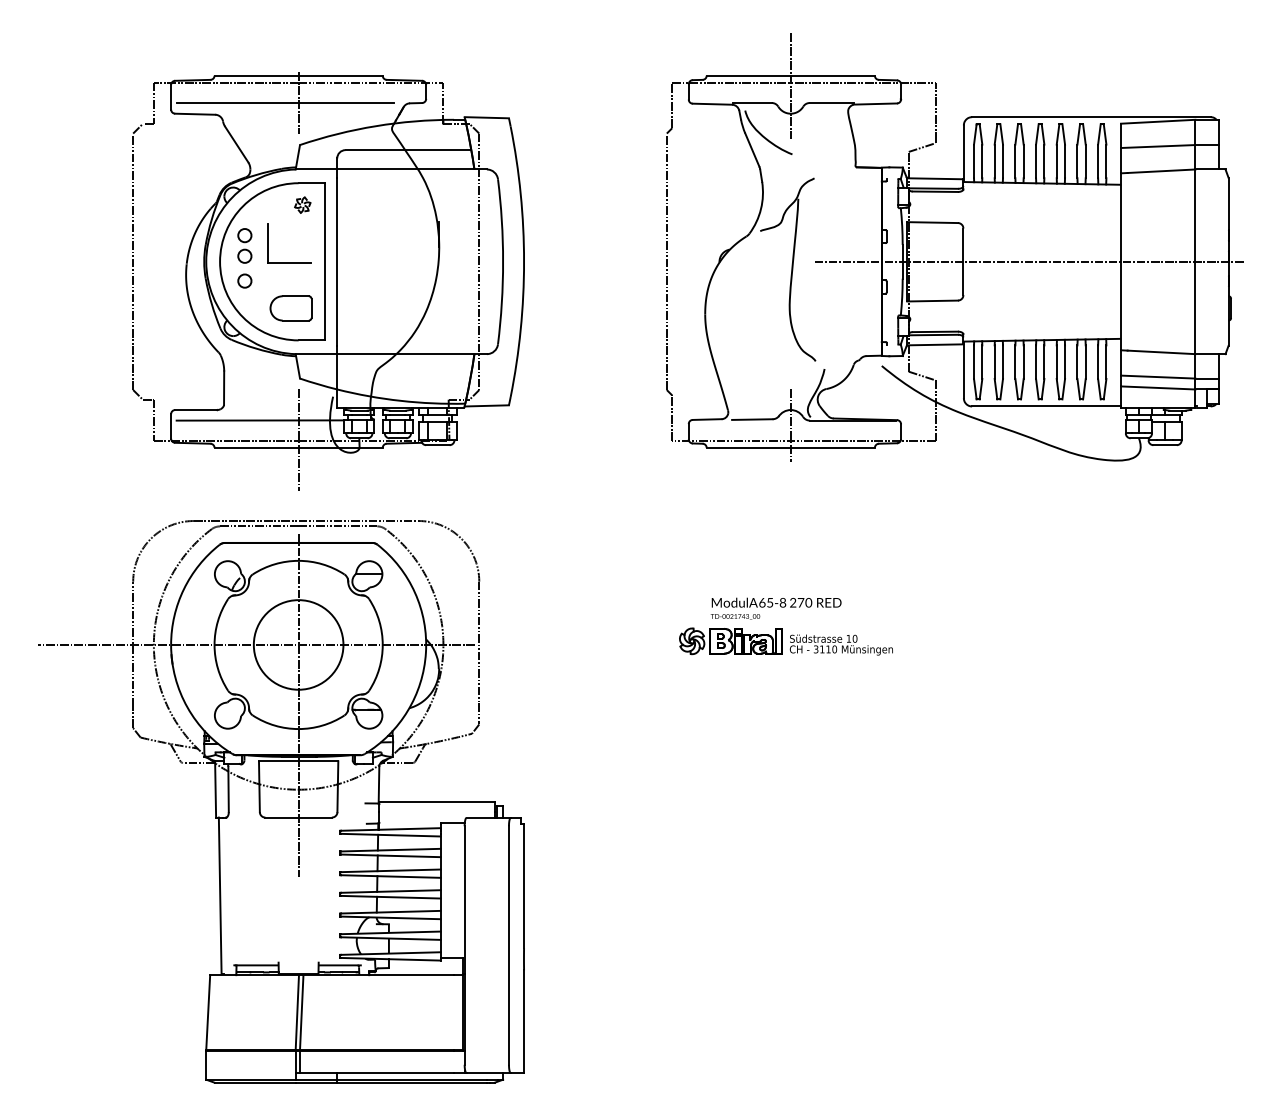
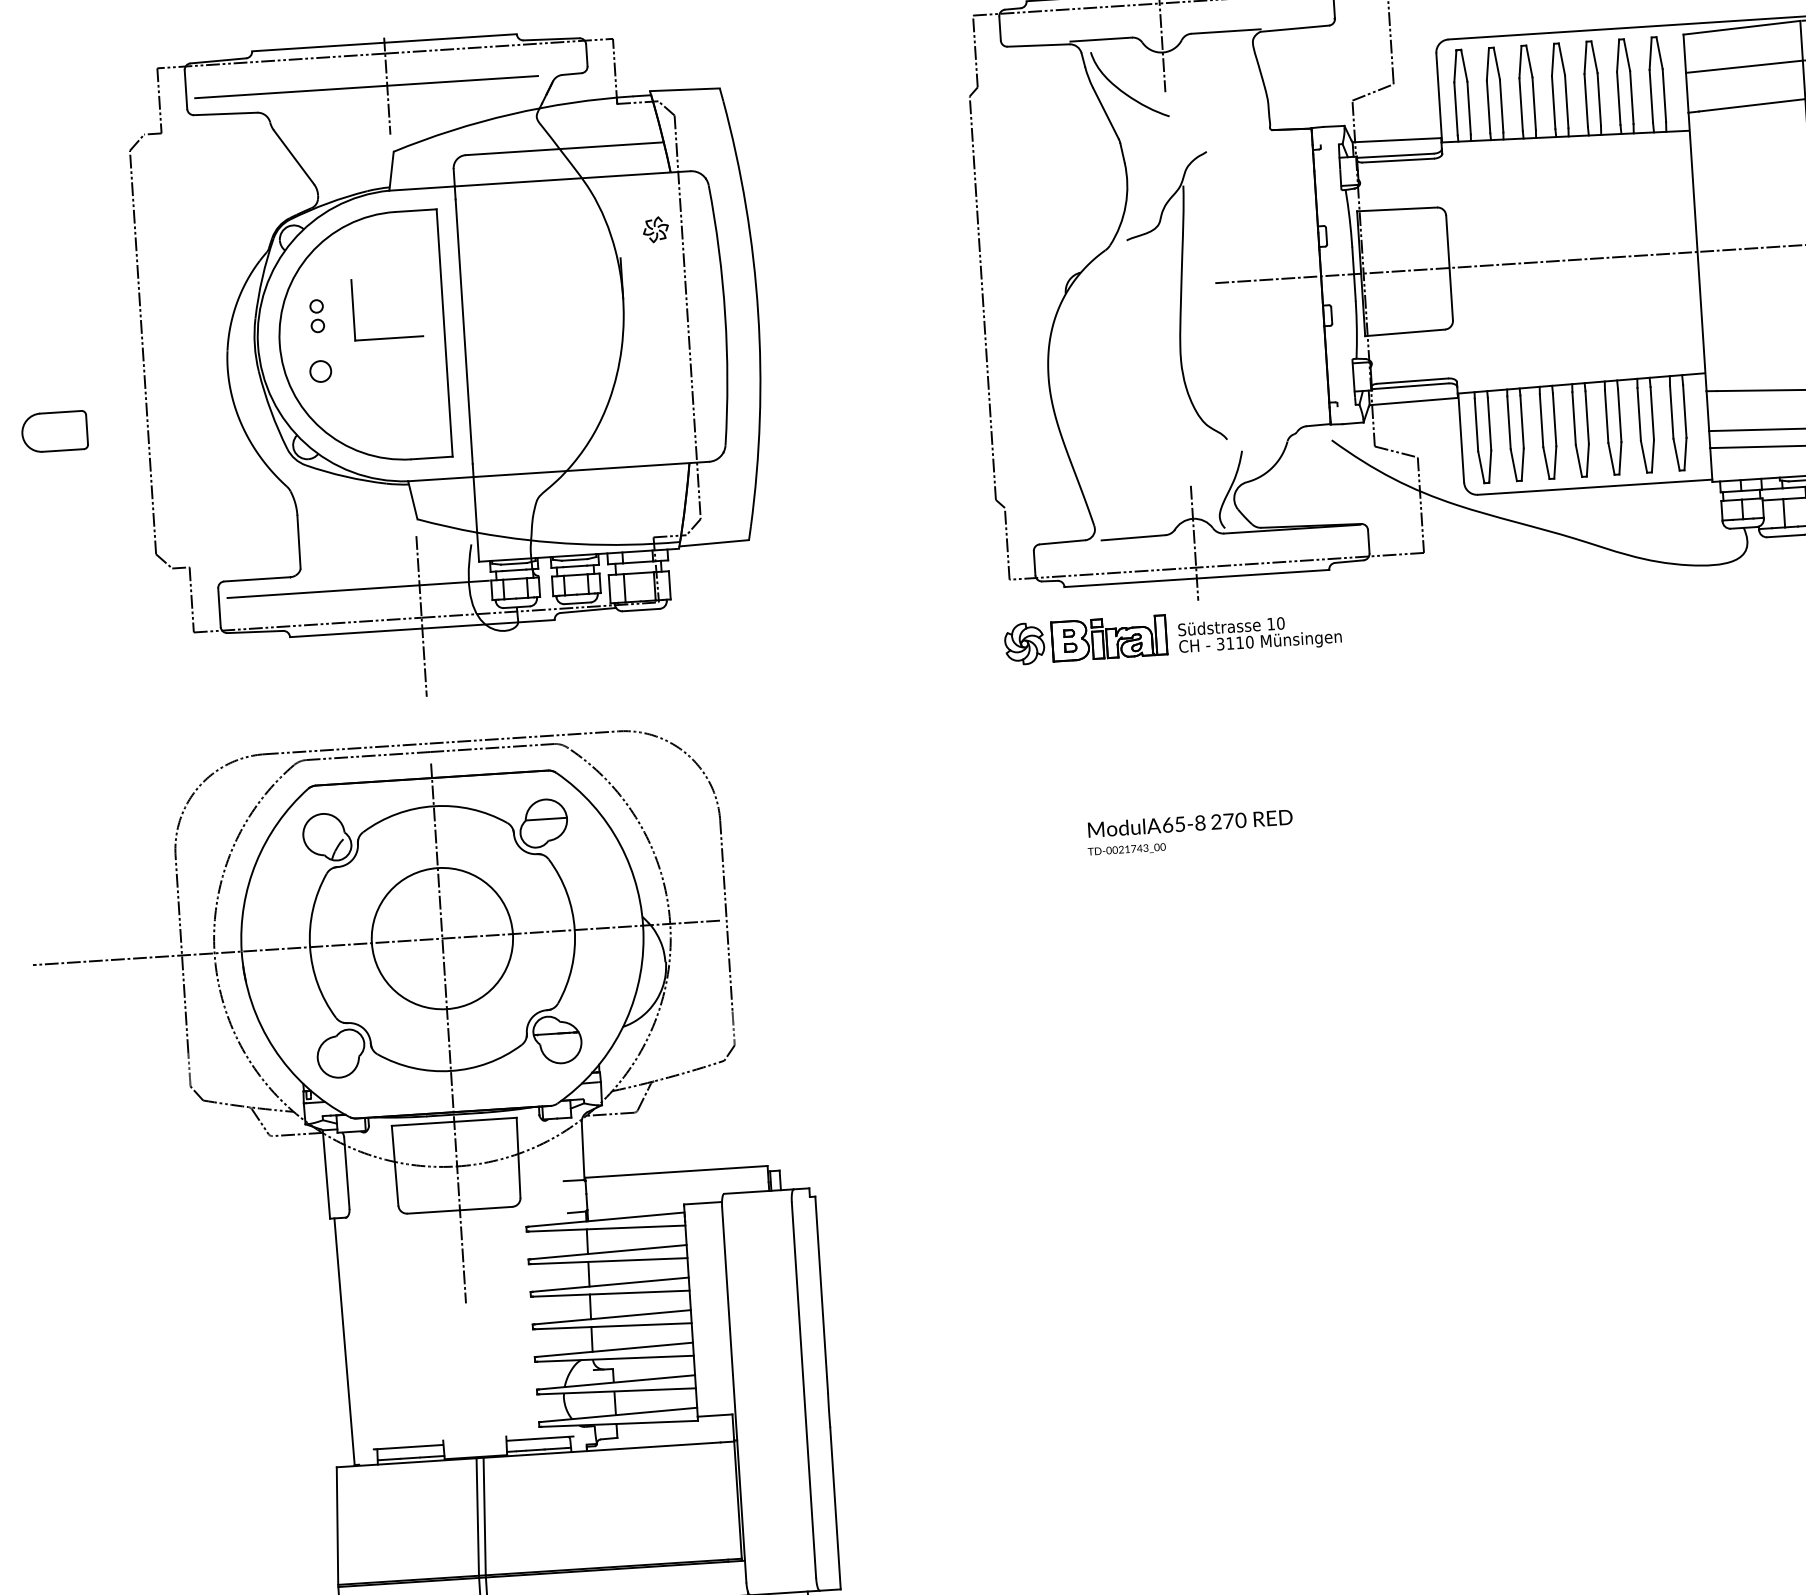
part: (302, 204) -> (655, 228), moved
part: (244, 245) -> (316, 315), size x0.6
part: (290, 308) -> (53, 432), moved
part: (785, 641) -> (1171, 634), moved

